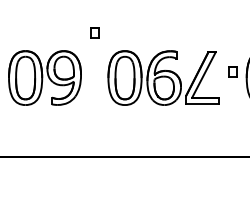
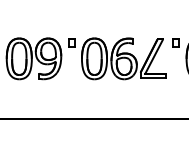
part: (94, 32) -> (71, 42), moved
part: (232, 71) -> (175, 42), moved

